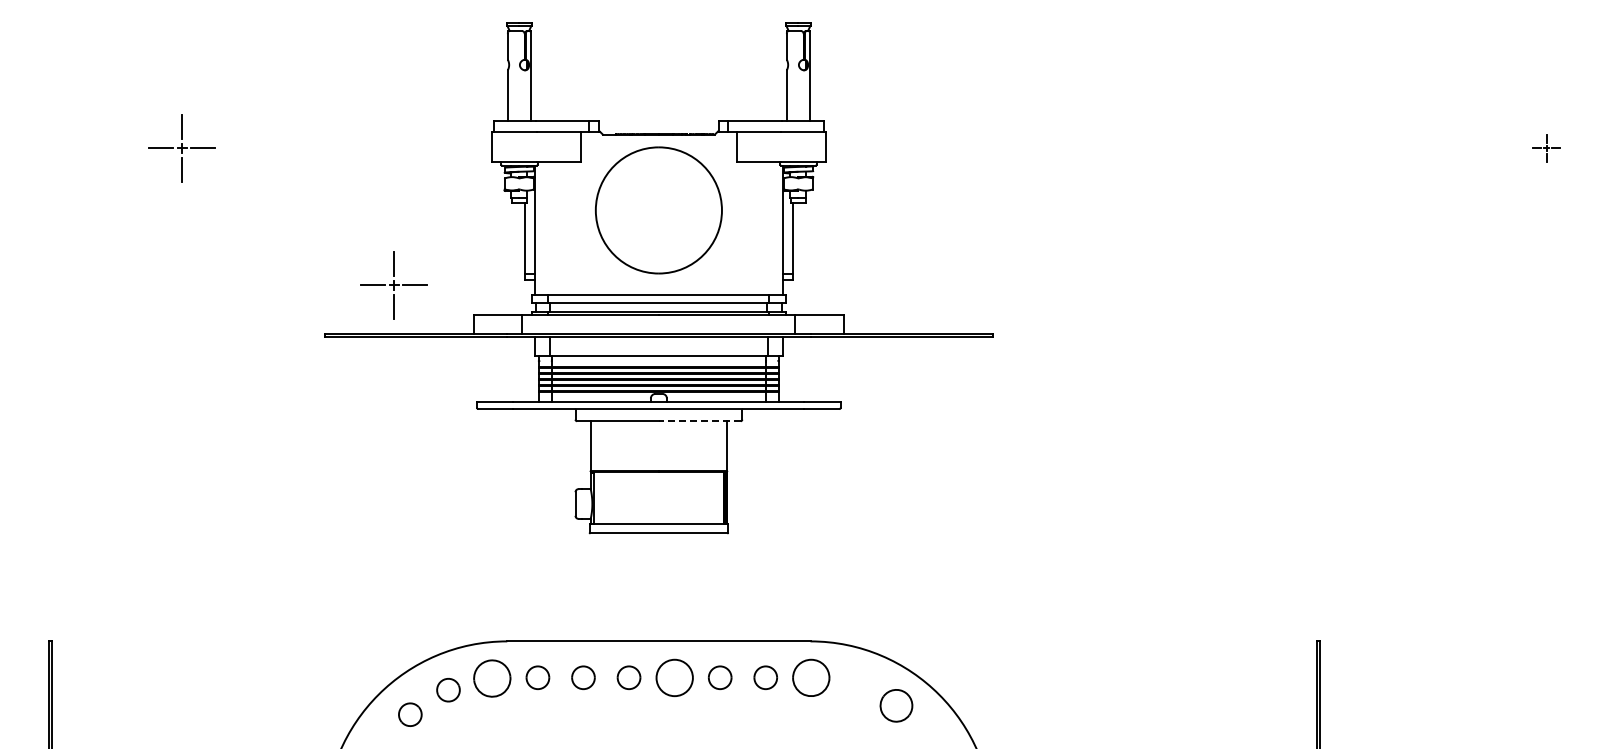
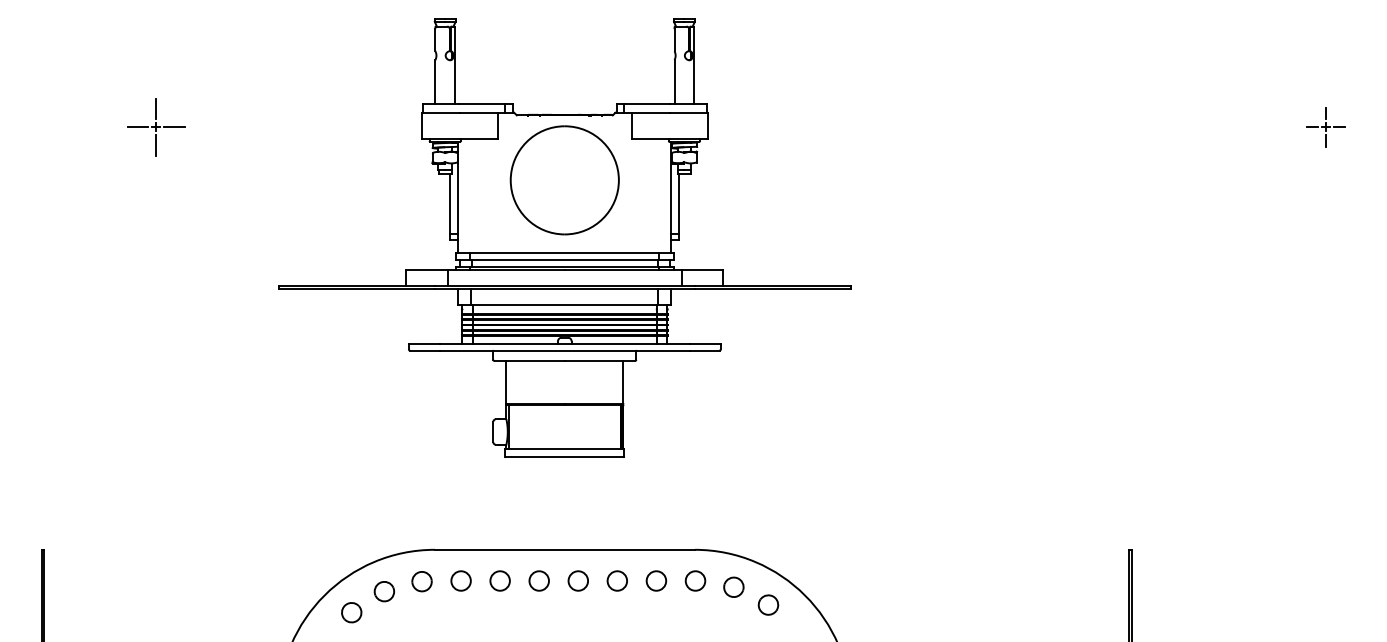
part: (1546, 148) -> (1325, 127), size x1.67
part: (393, 285) -> (337, 244), removed
line: (699, 421) -> (599, 361), dashed -> solid
part: (674, 677) -> (578, 580), size x0.62
part: (811, 677) -> (695, 580), size x0.62
part: (492, 678) -> (422, 581), size x0.62
part: (855, 684) -> (733, 586), added
part: (896, 705) -> (768, 604), size x0.71

